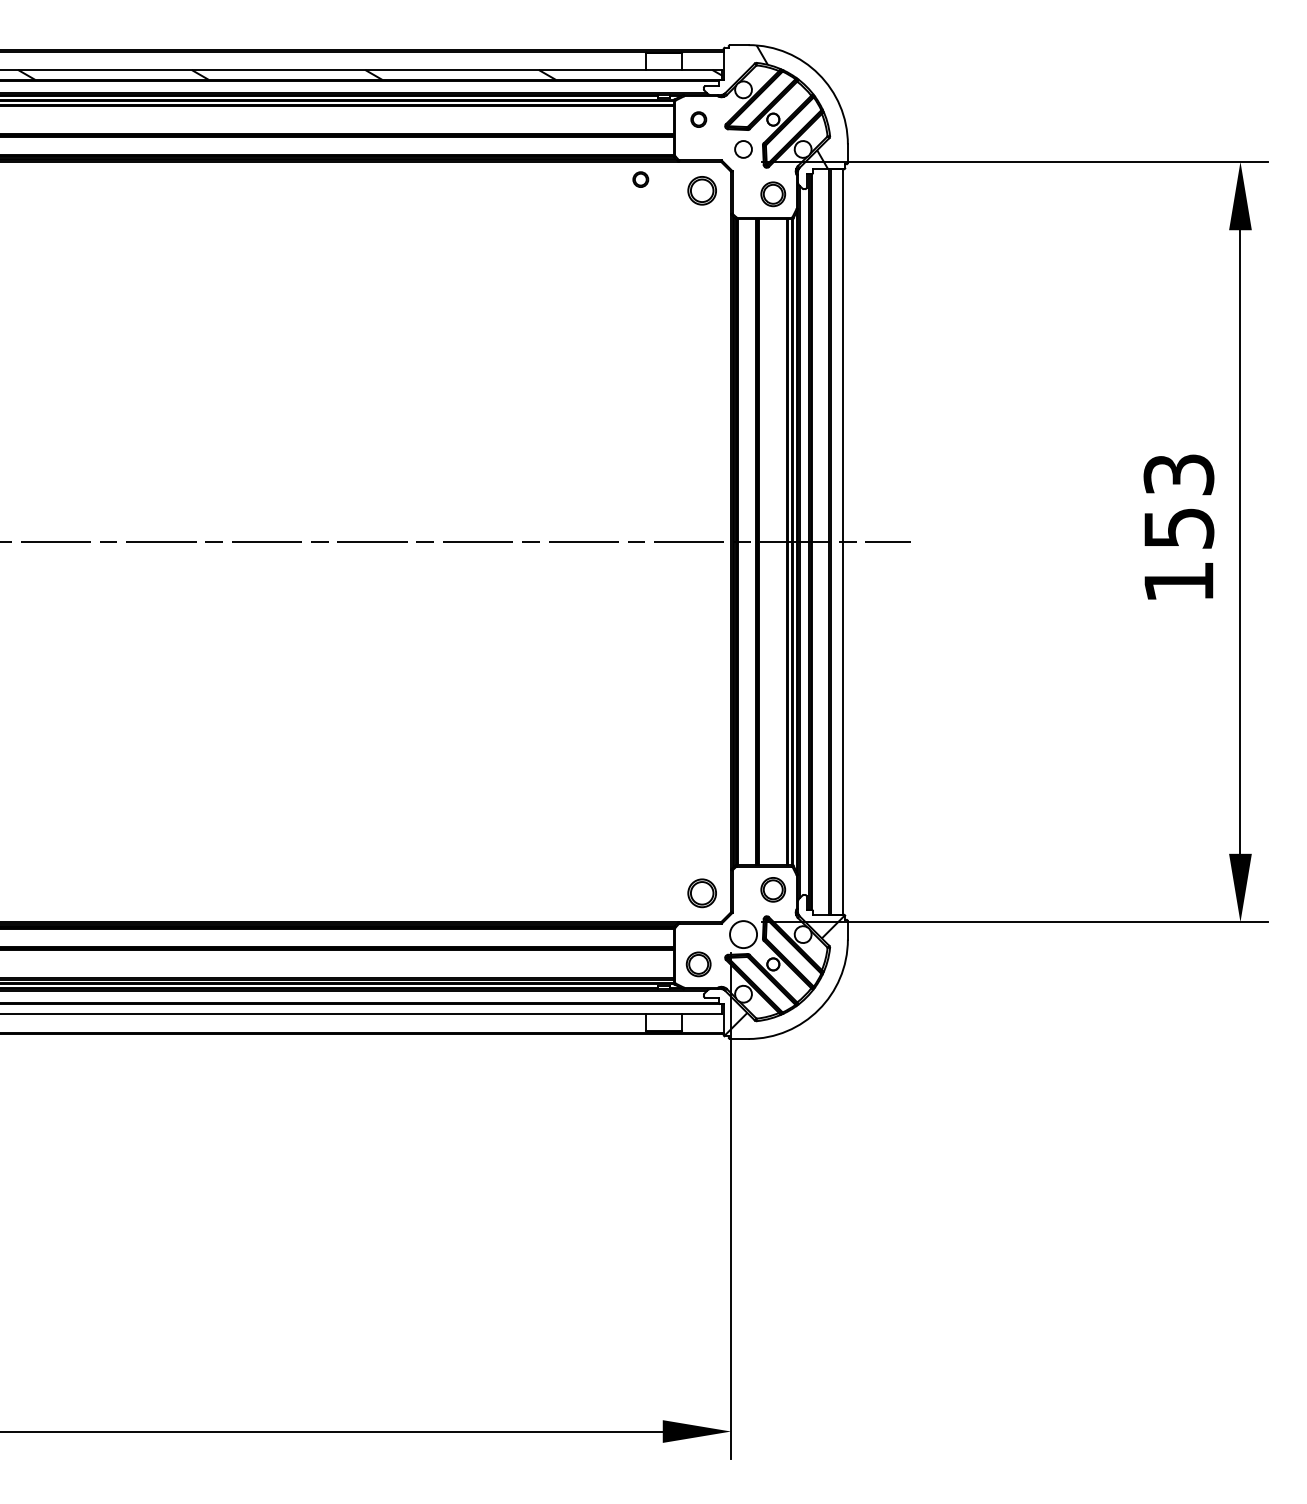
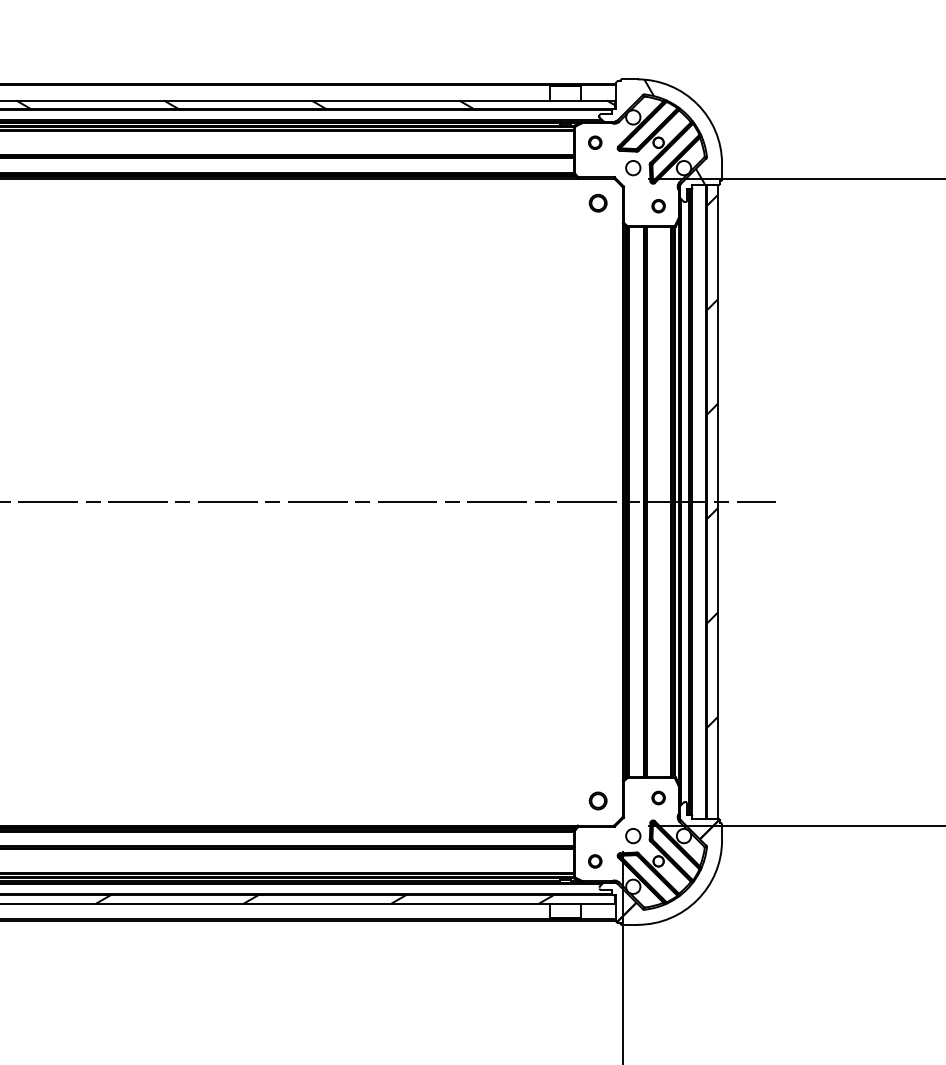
part: (640, 179) -> (545, 193), removed
part: (702, 190) -> (598, 203), size x0.71
part: (773, 193) -> (658, 205), size x0.62
hatch: (836, 494) -> (712, 461), added
part: (773, 889) -> (658, 797), size x0.62
part: (702, 893) -> (598, 801), size x0.71
circle: (743, 934) -> (633, 835), size x0.62
part: (698, 964) -> (594, 861), size x0.62
hatch: (784, 975) -> (668, 870), added
hatch: (380, 1009) -> (324, 899), added

